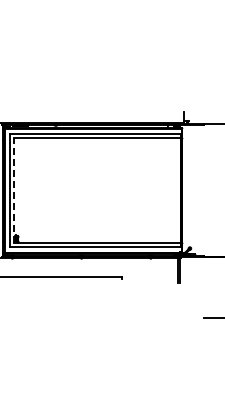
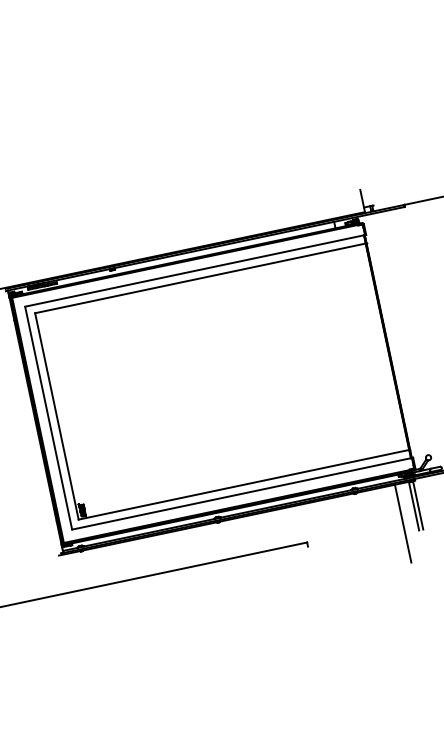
line: (14, 190) -> (57, 416), dashed -> solid
line: (170, 277) -> (402, 523), added

